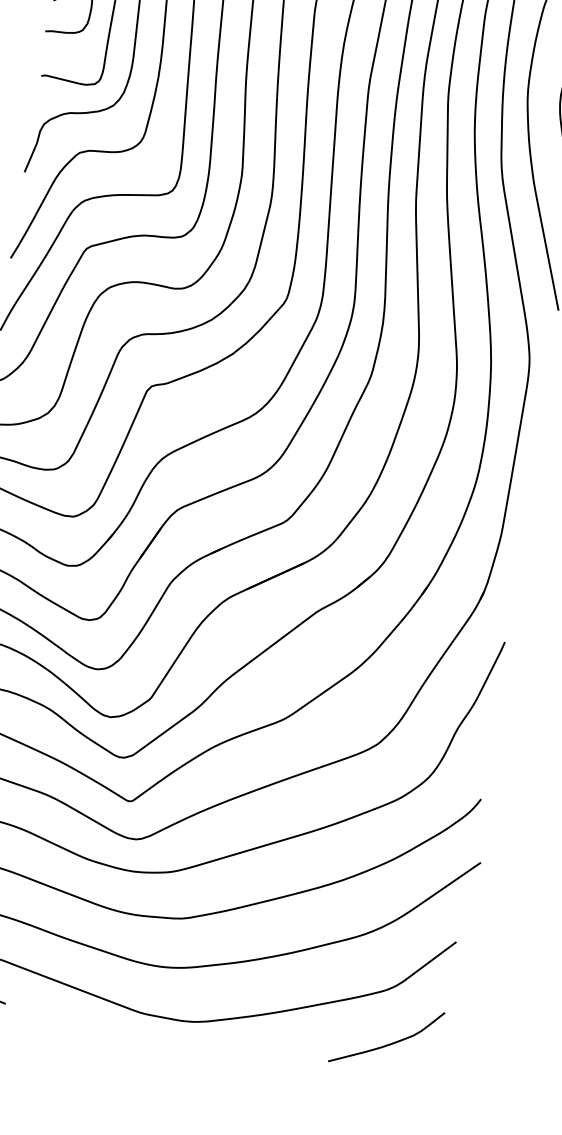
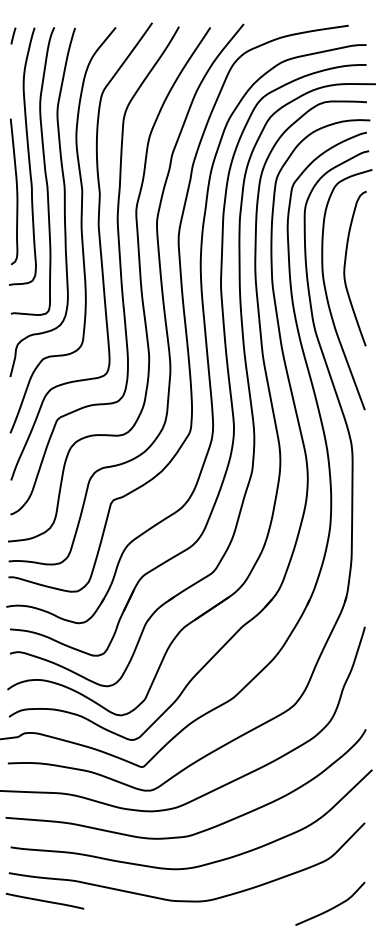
curve: (390, 1042) -> (333, 906), moved

